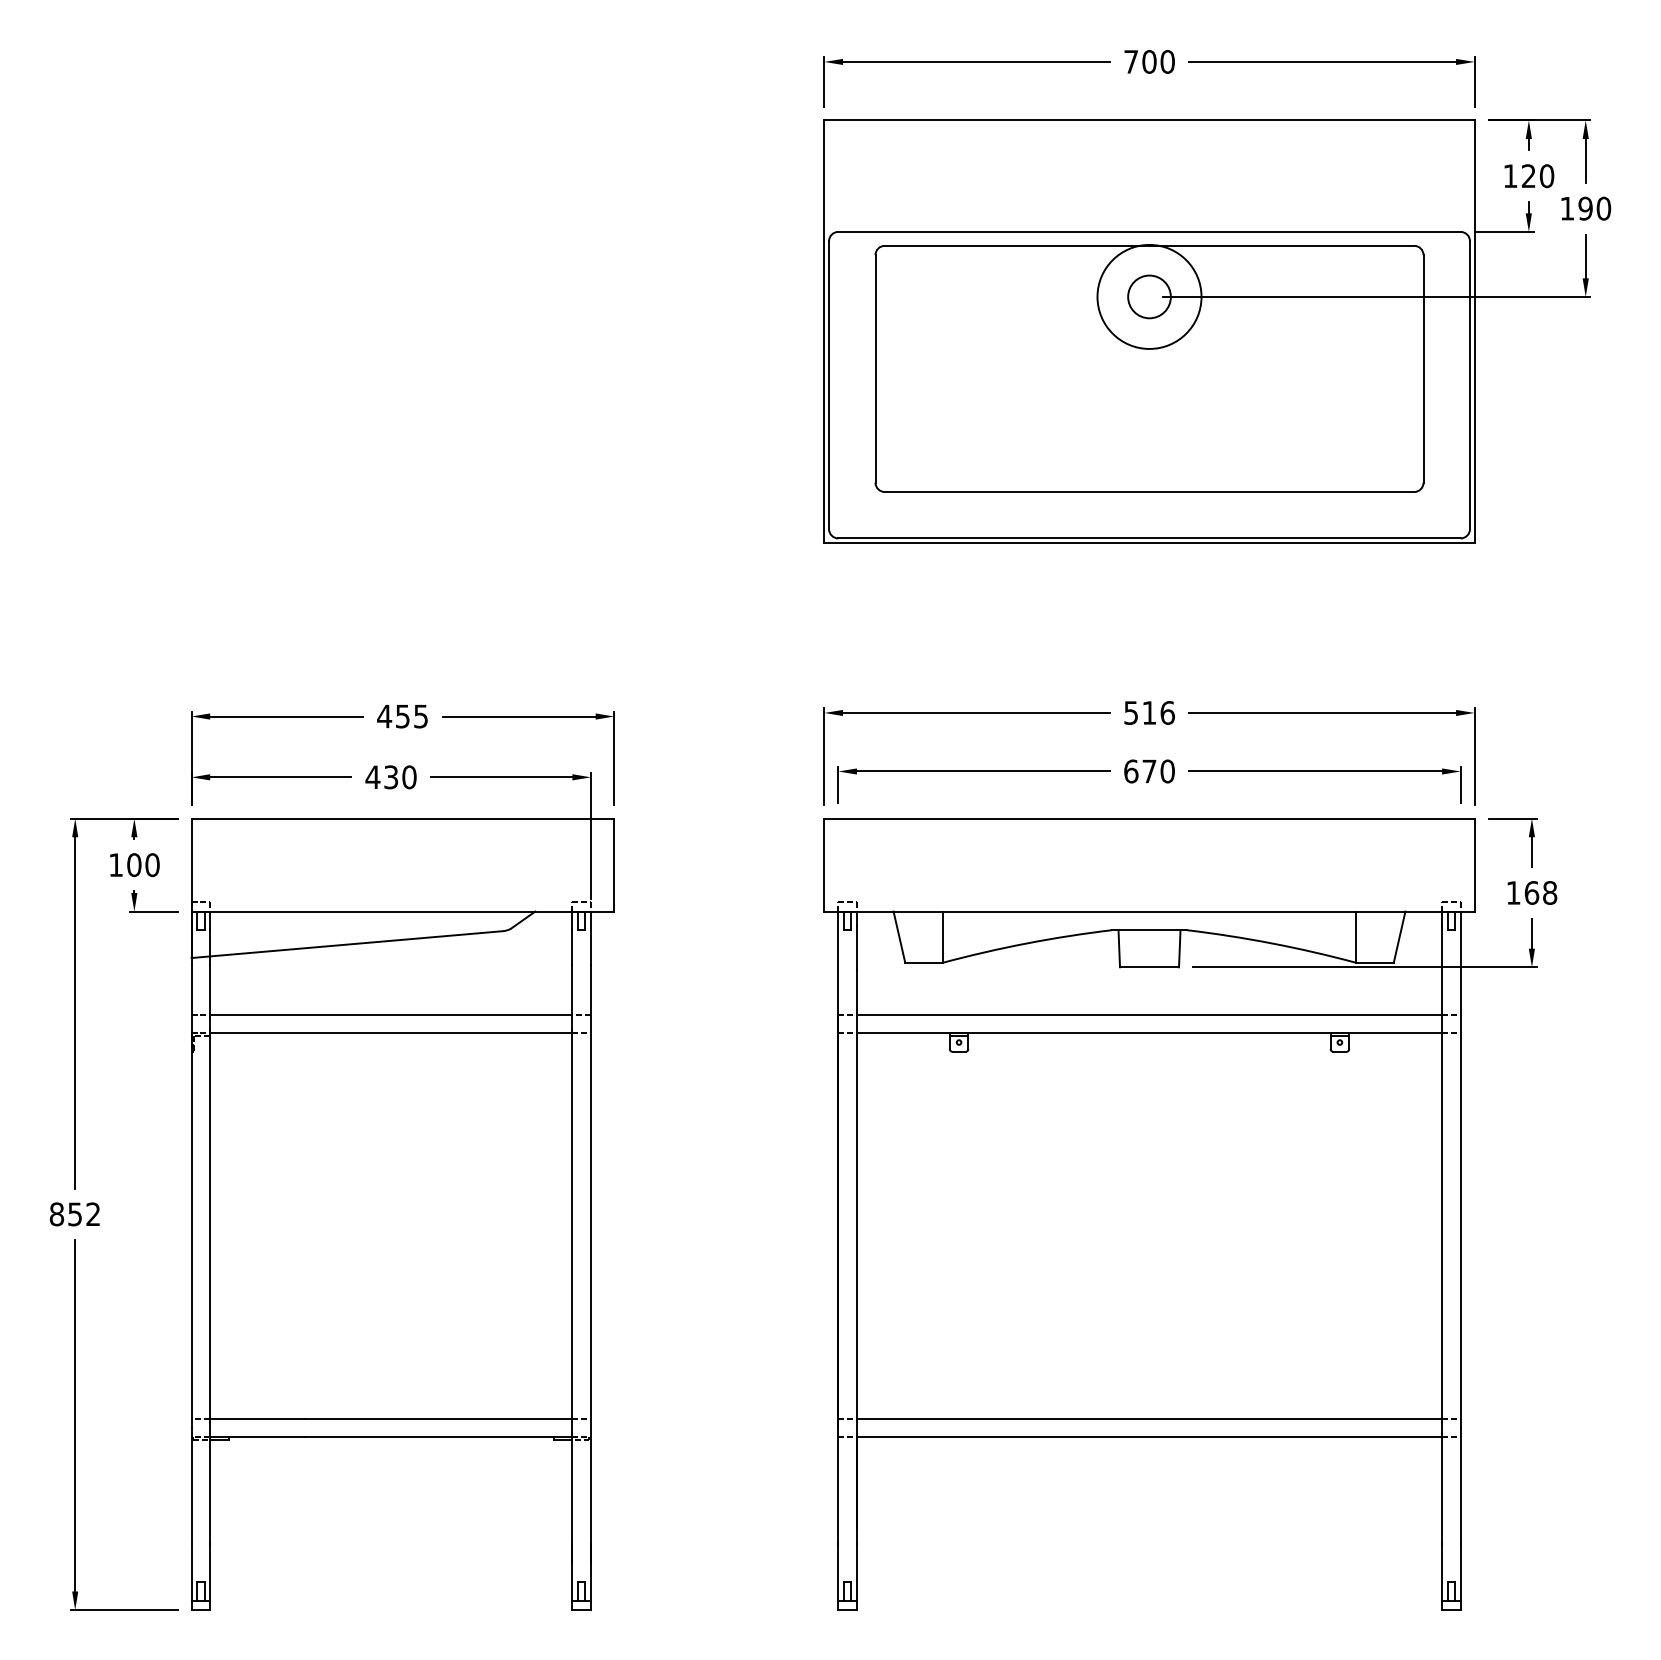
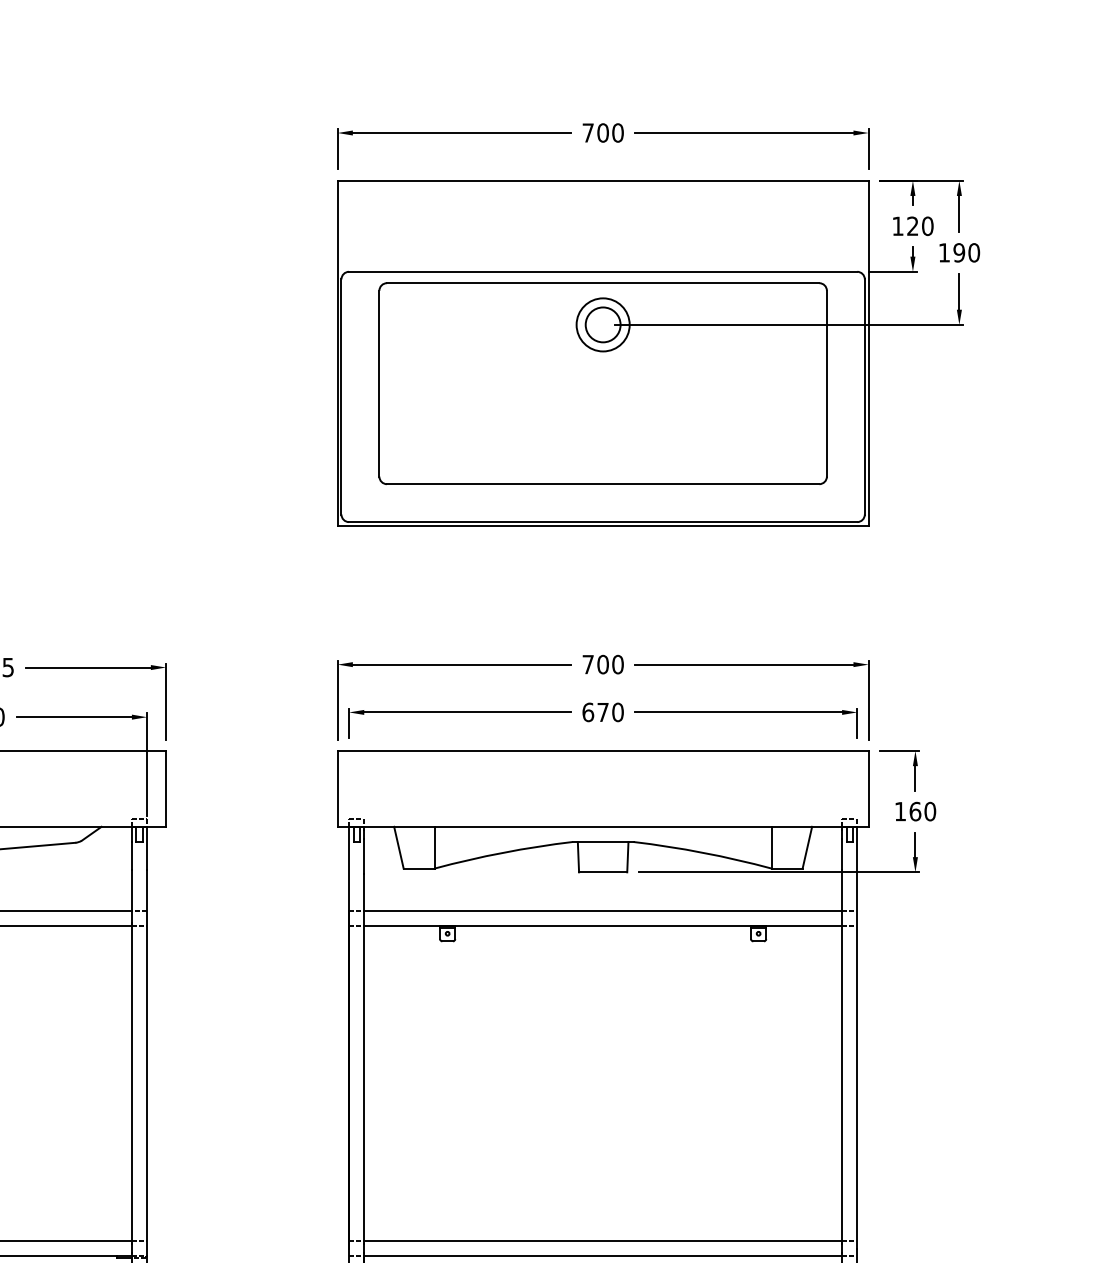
circle: (1149, 296) -> (603, 324), size x0.62
text: (1149, 712) -> (603, 664), 516 -> 700
text: (1550, 892) -> (930, 811), 168 -> 160

